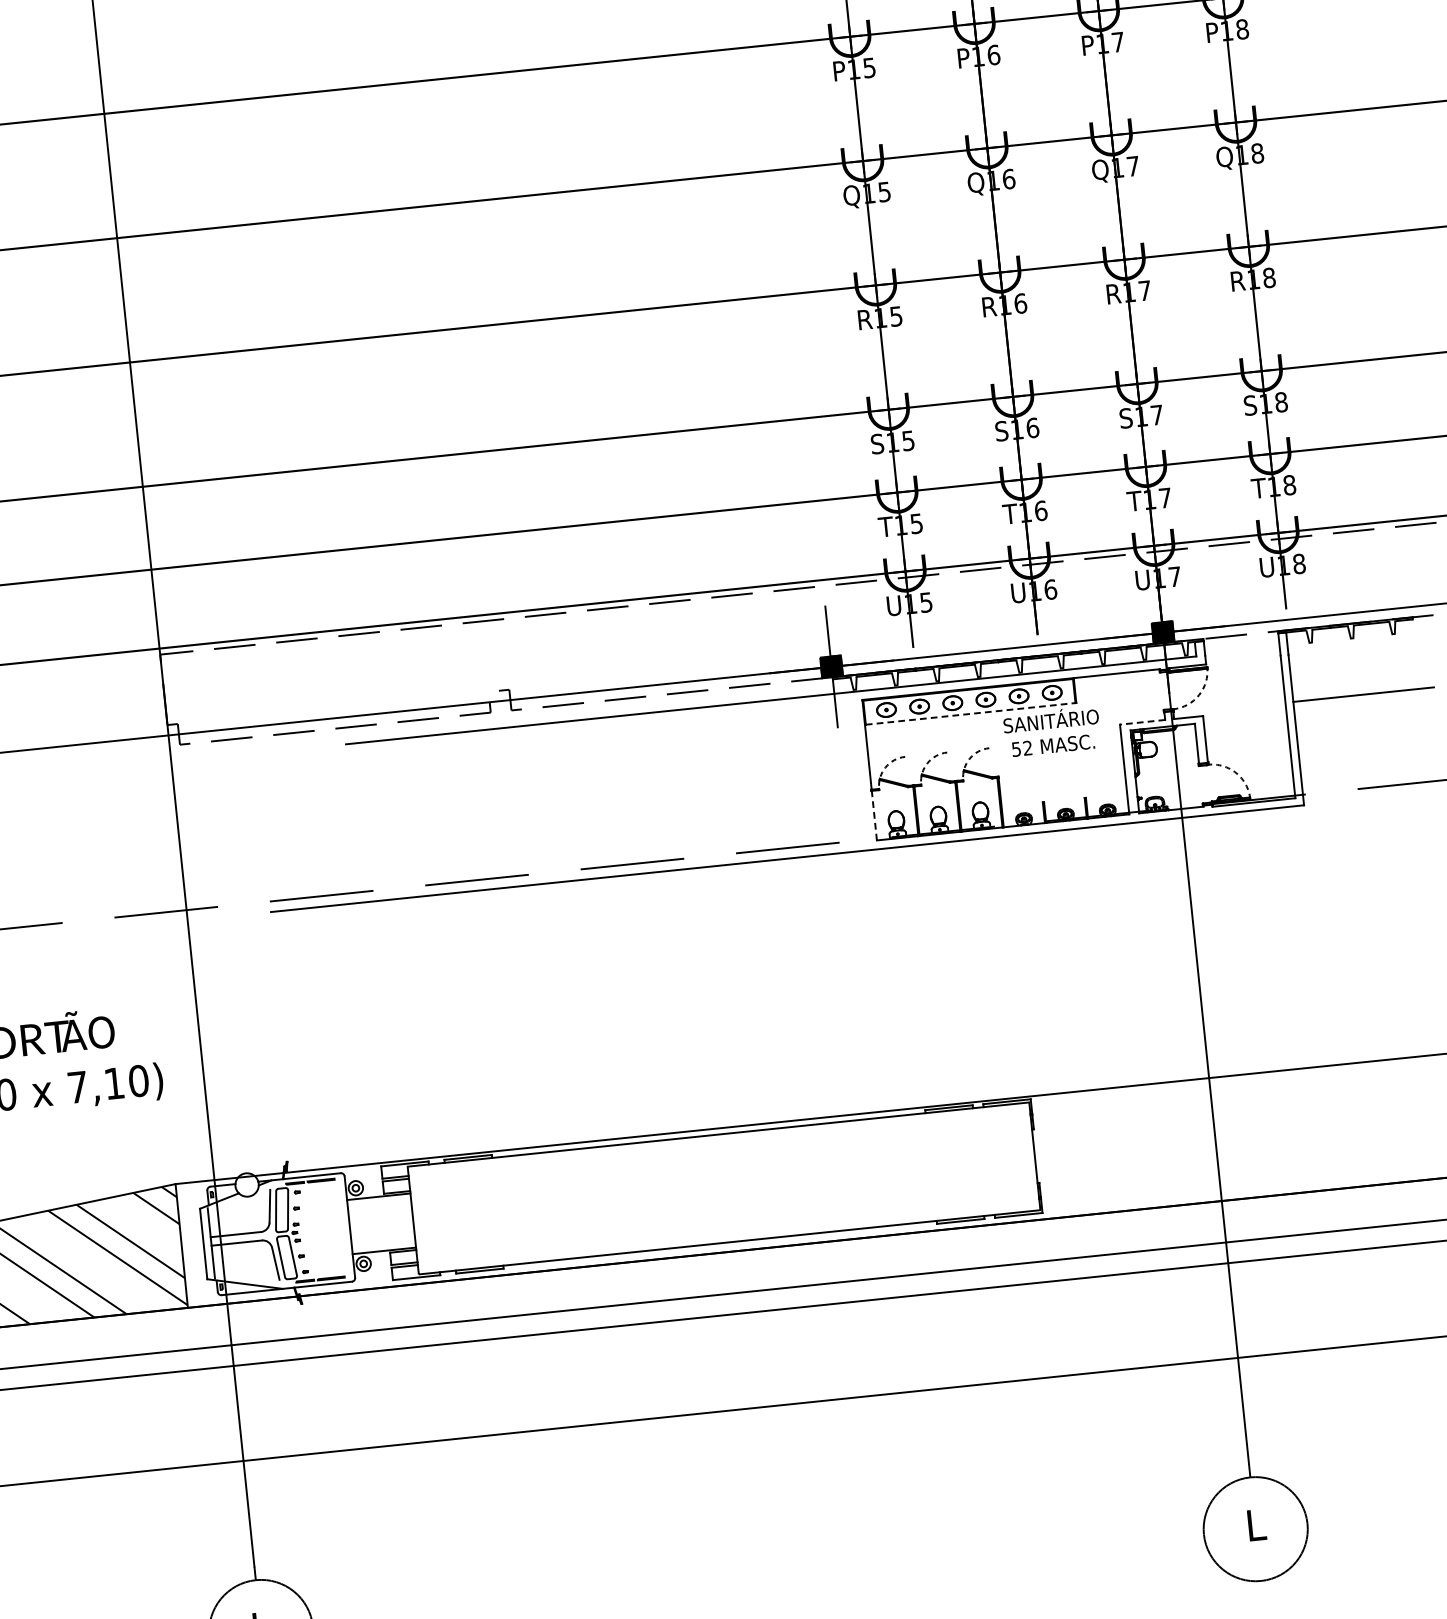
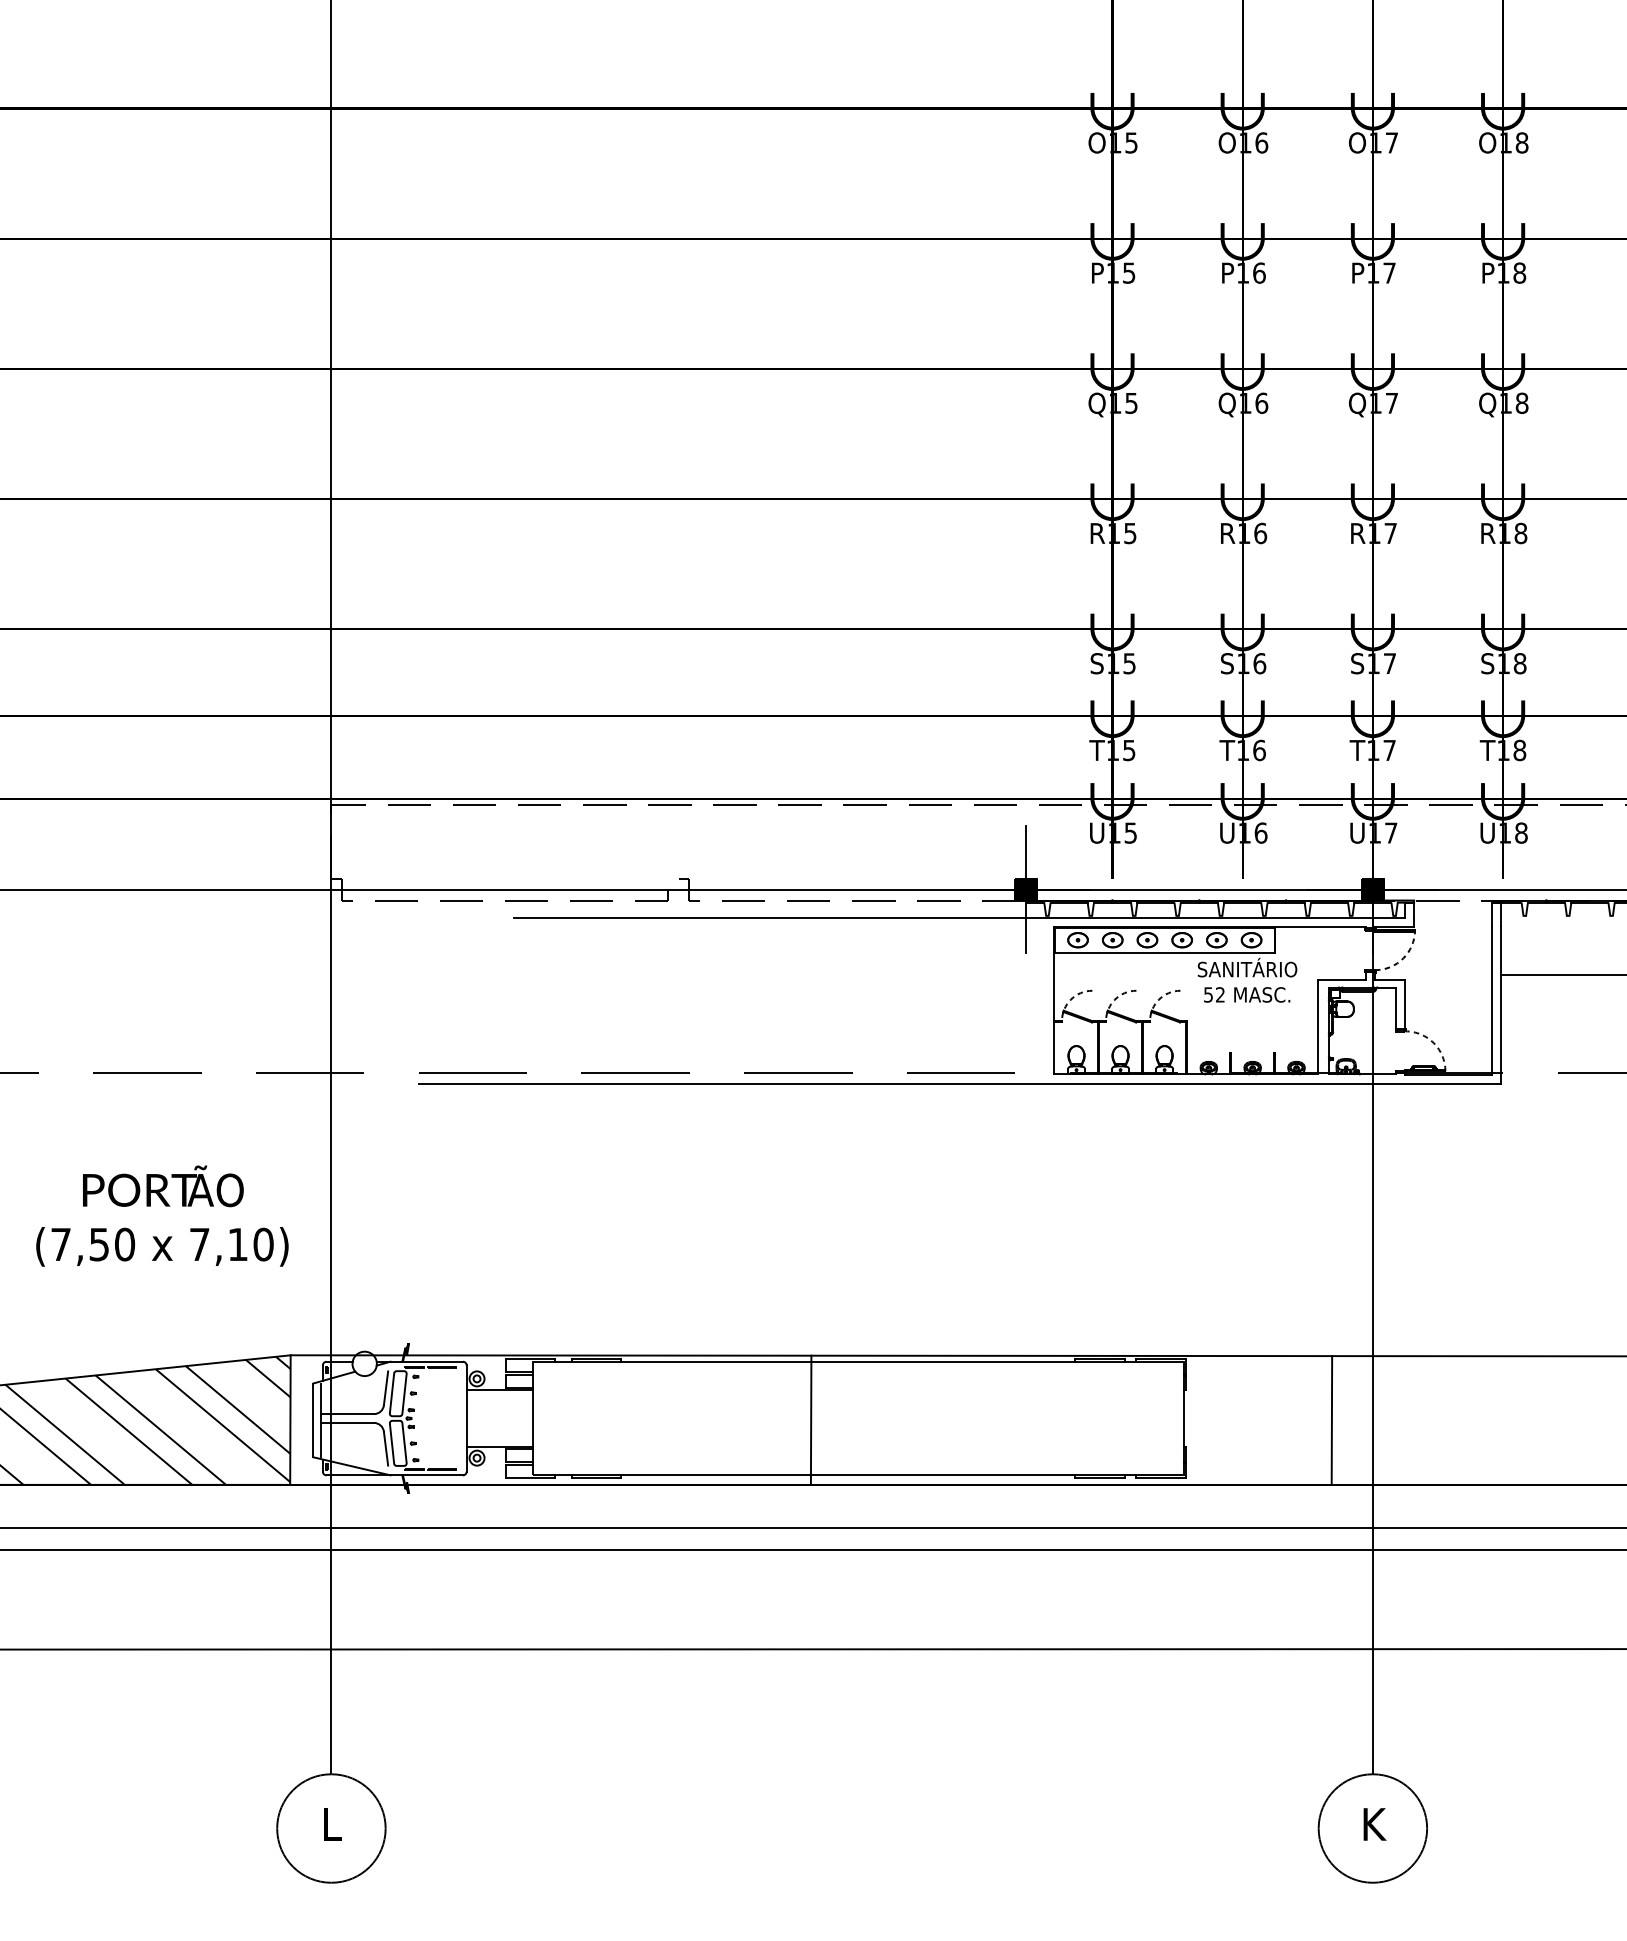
line: (970, 714) -> (1164, 953), dashed -> solid
line: (1143, 722) -> (1342, 980), dashed -> solid
line: (874, 815) -> (1054, 1048), dashed -> solid
line: (1175, 1143) -> (1331, 1420), added
line: (678, 1194) -> (810, 1419), added
text: (1256, 1525) -> (1374, 1824), L -> K

